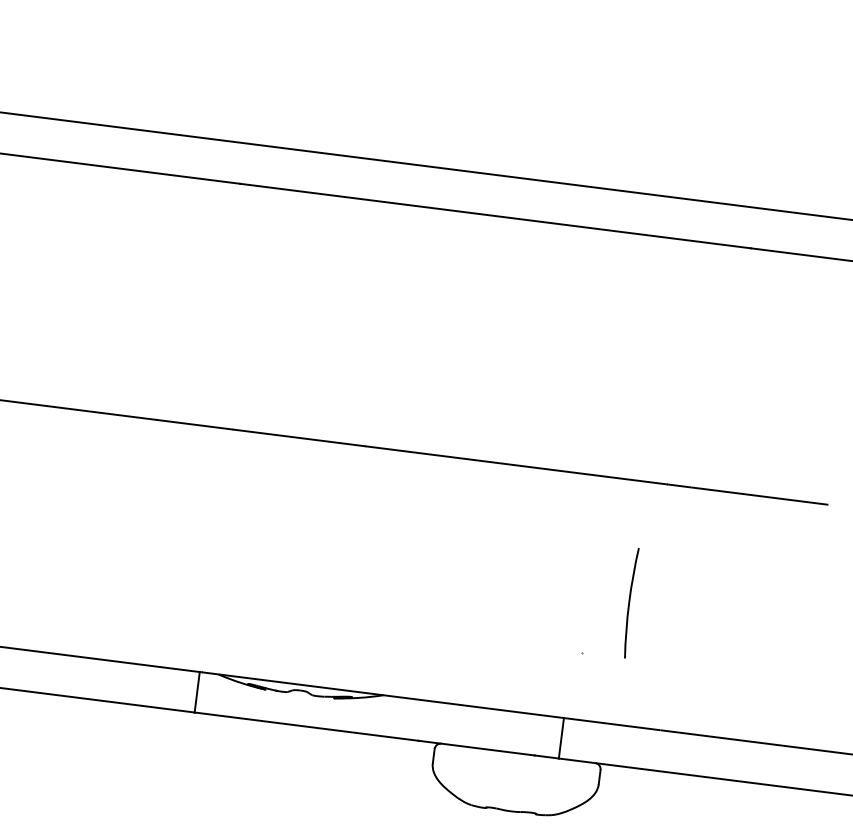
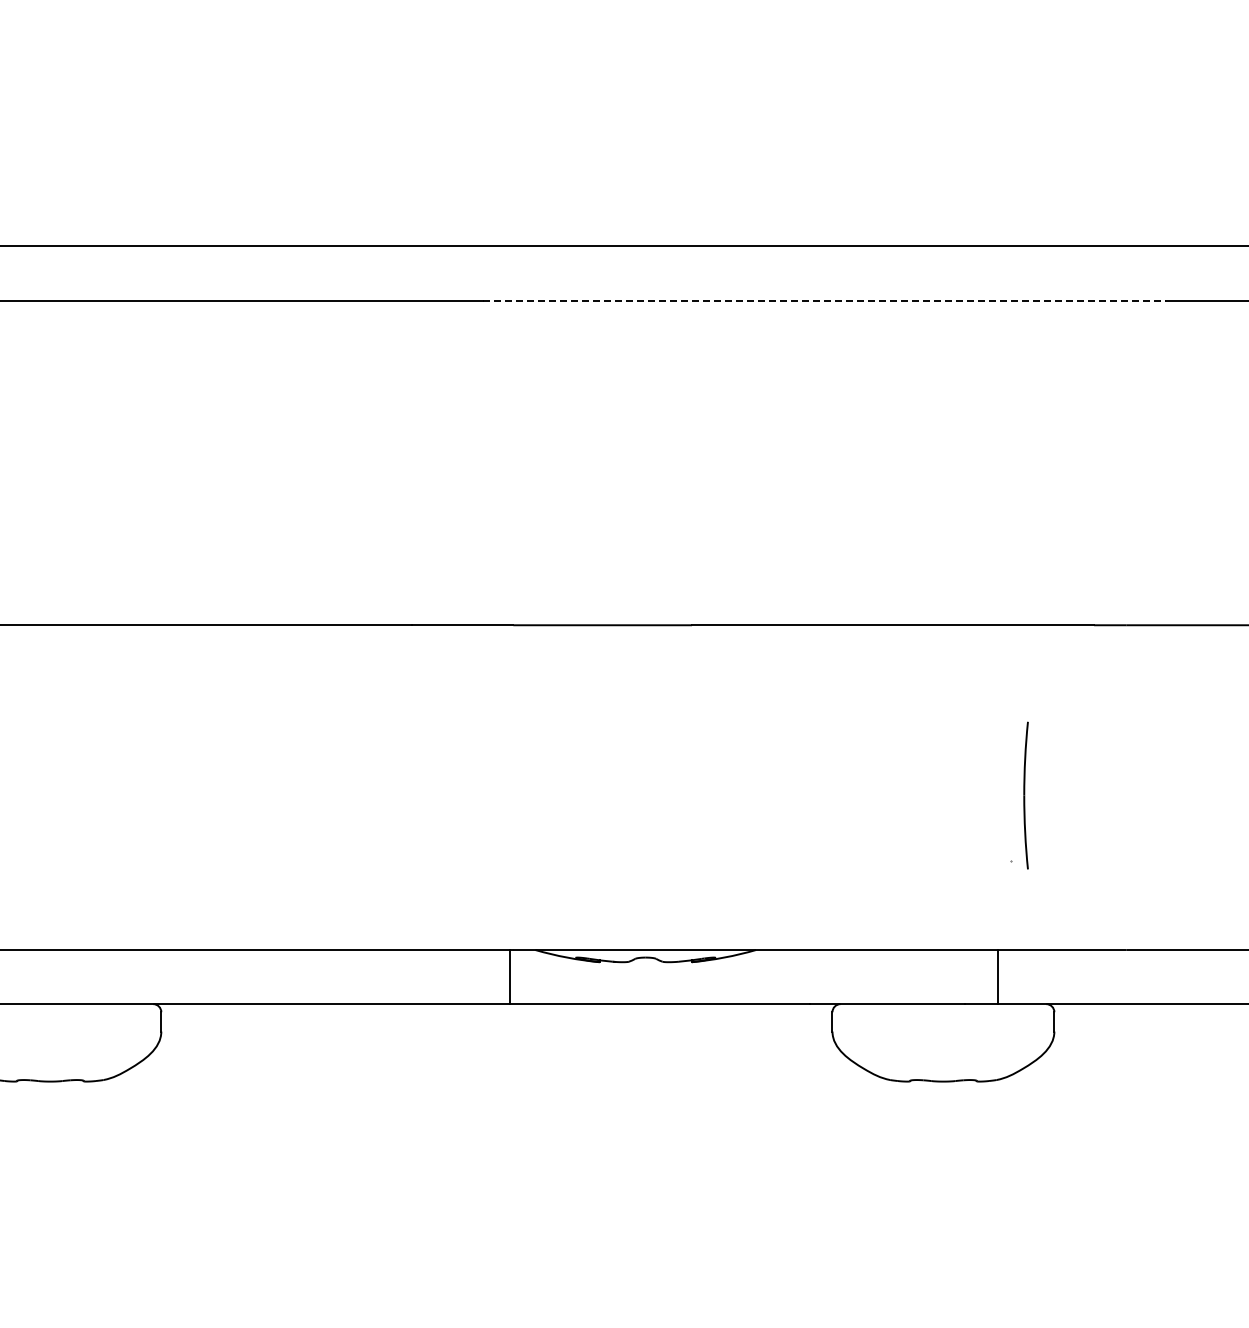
line: (495, 216) -> (824, 300), solid -> dashed
part: (630, 602) -> (1025, 795), moved

